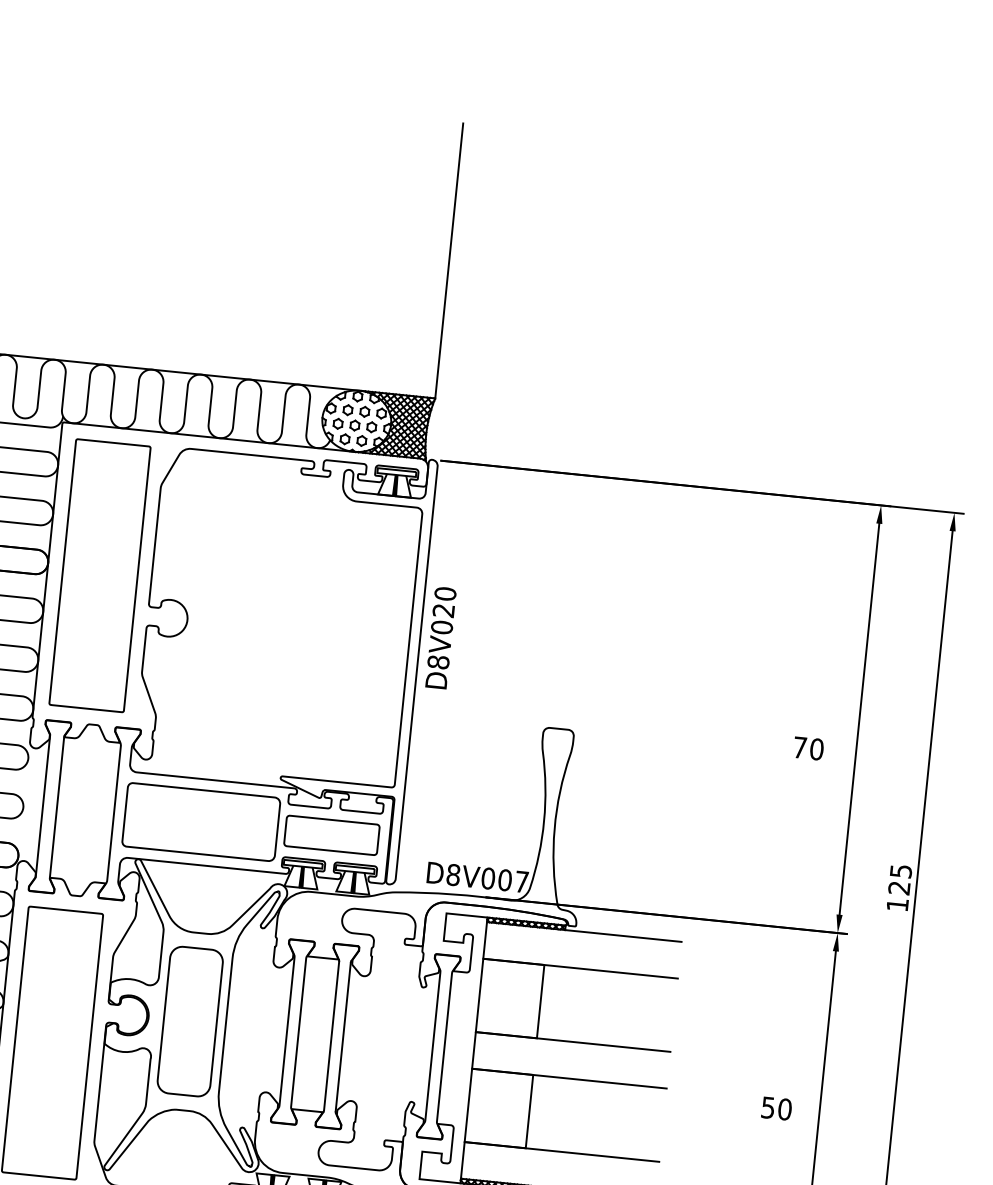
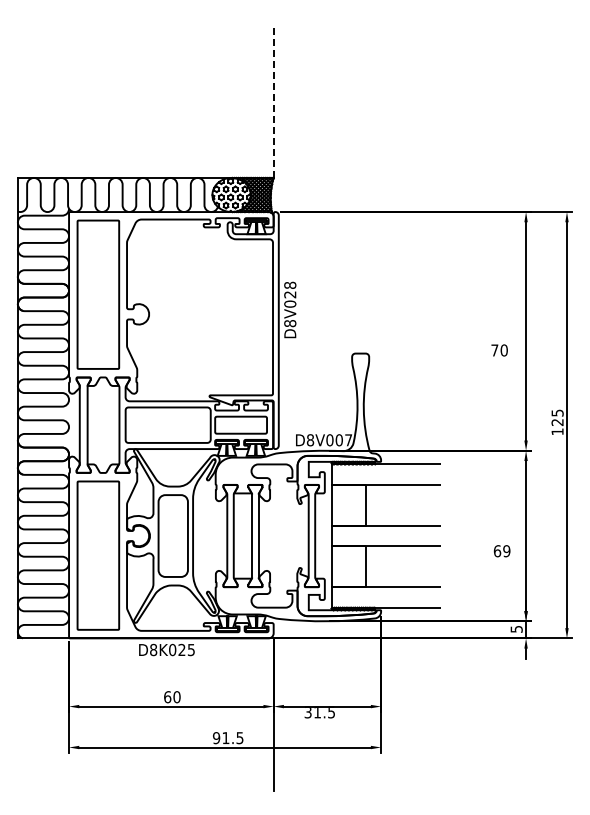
line: (448, 261) -> (273, 101), solid -> dashed
text: (445, 594) -> (290, 285), D8V020 -> D8V028
text: (775, 1109) -> (501, 551), 50 -> 69

